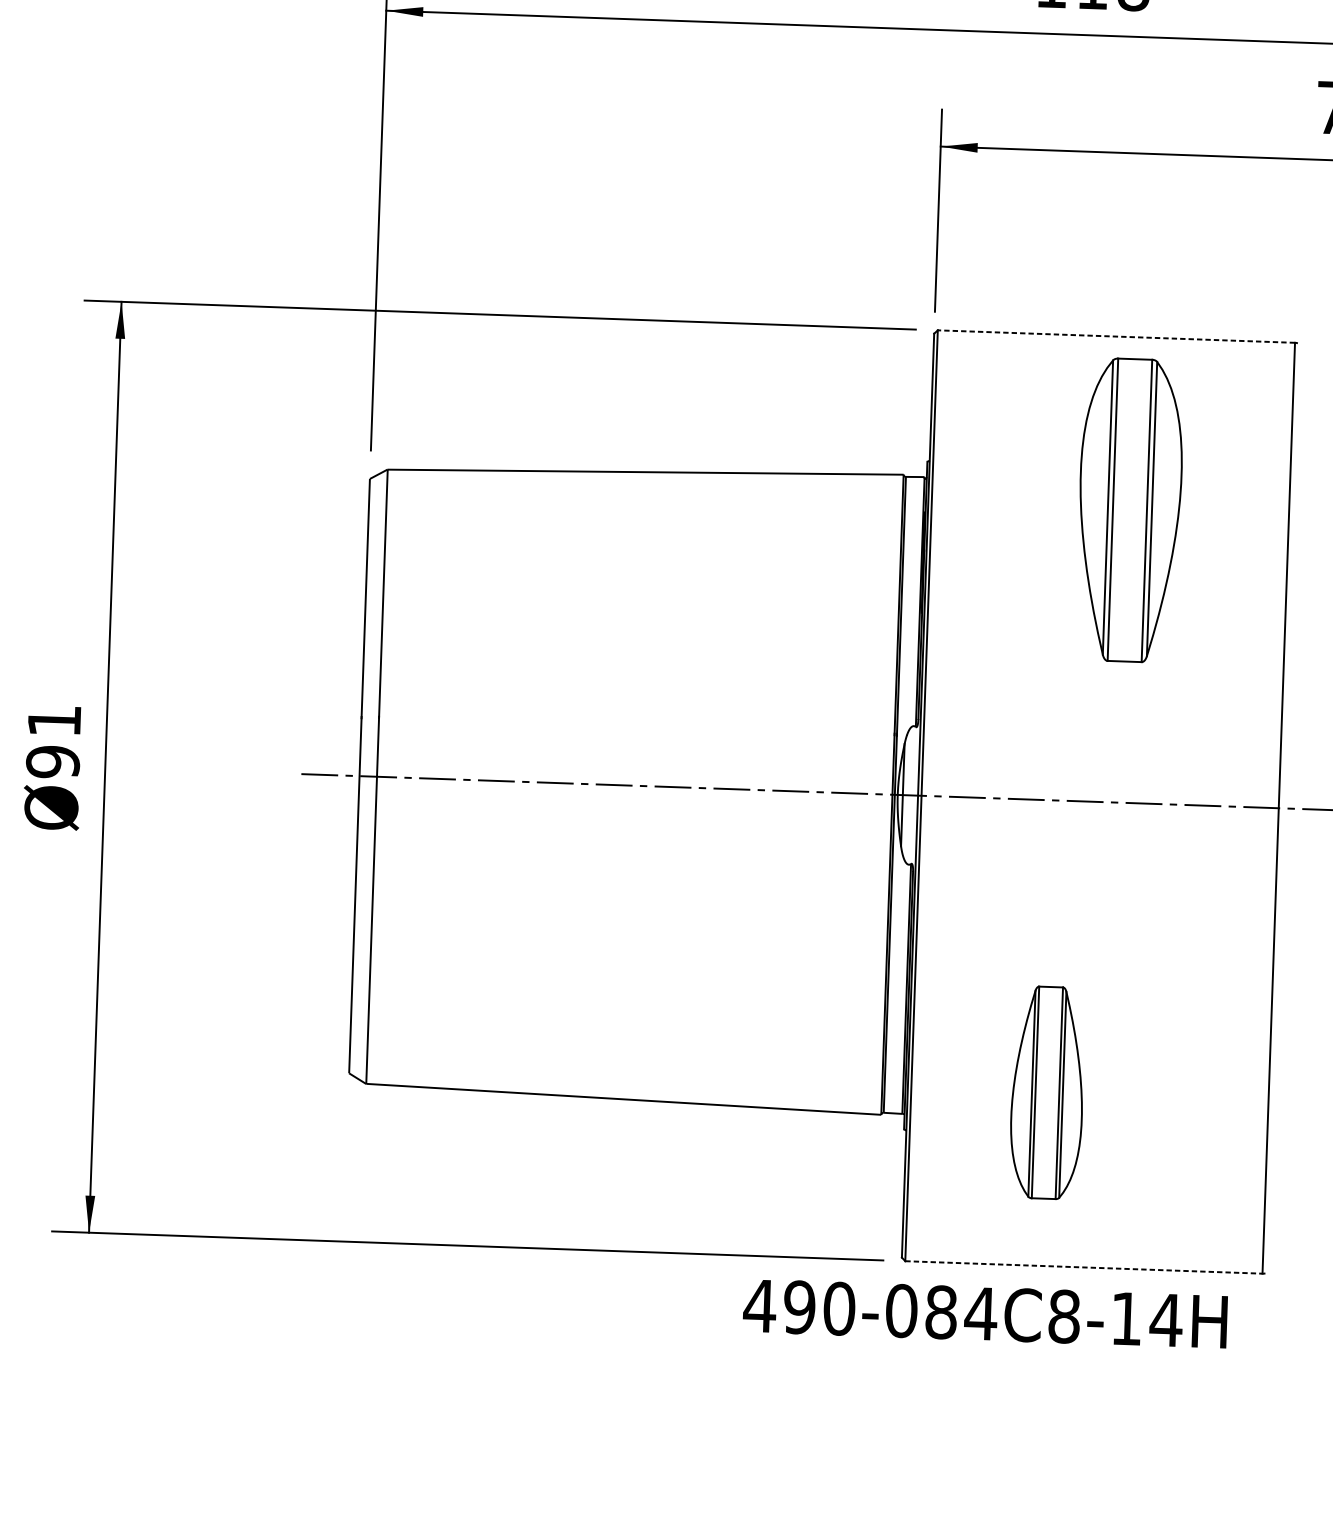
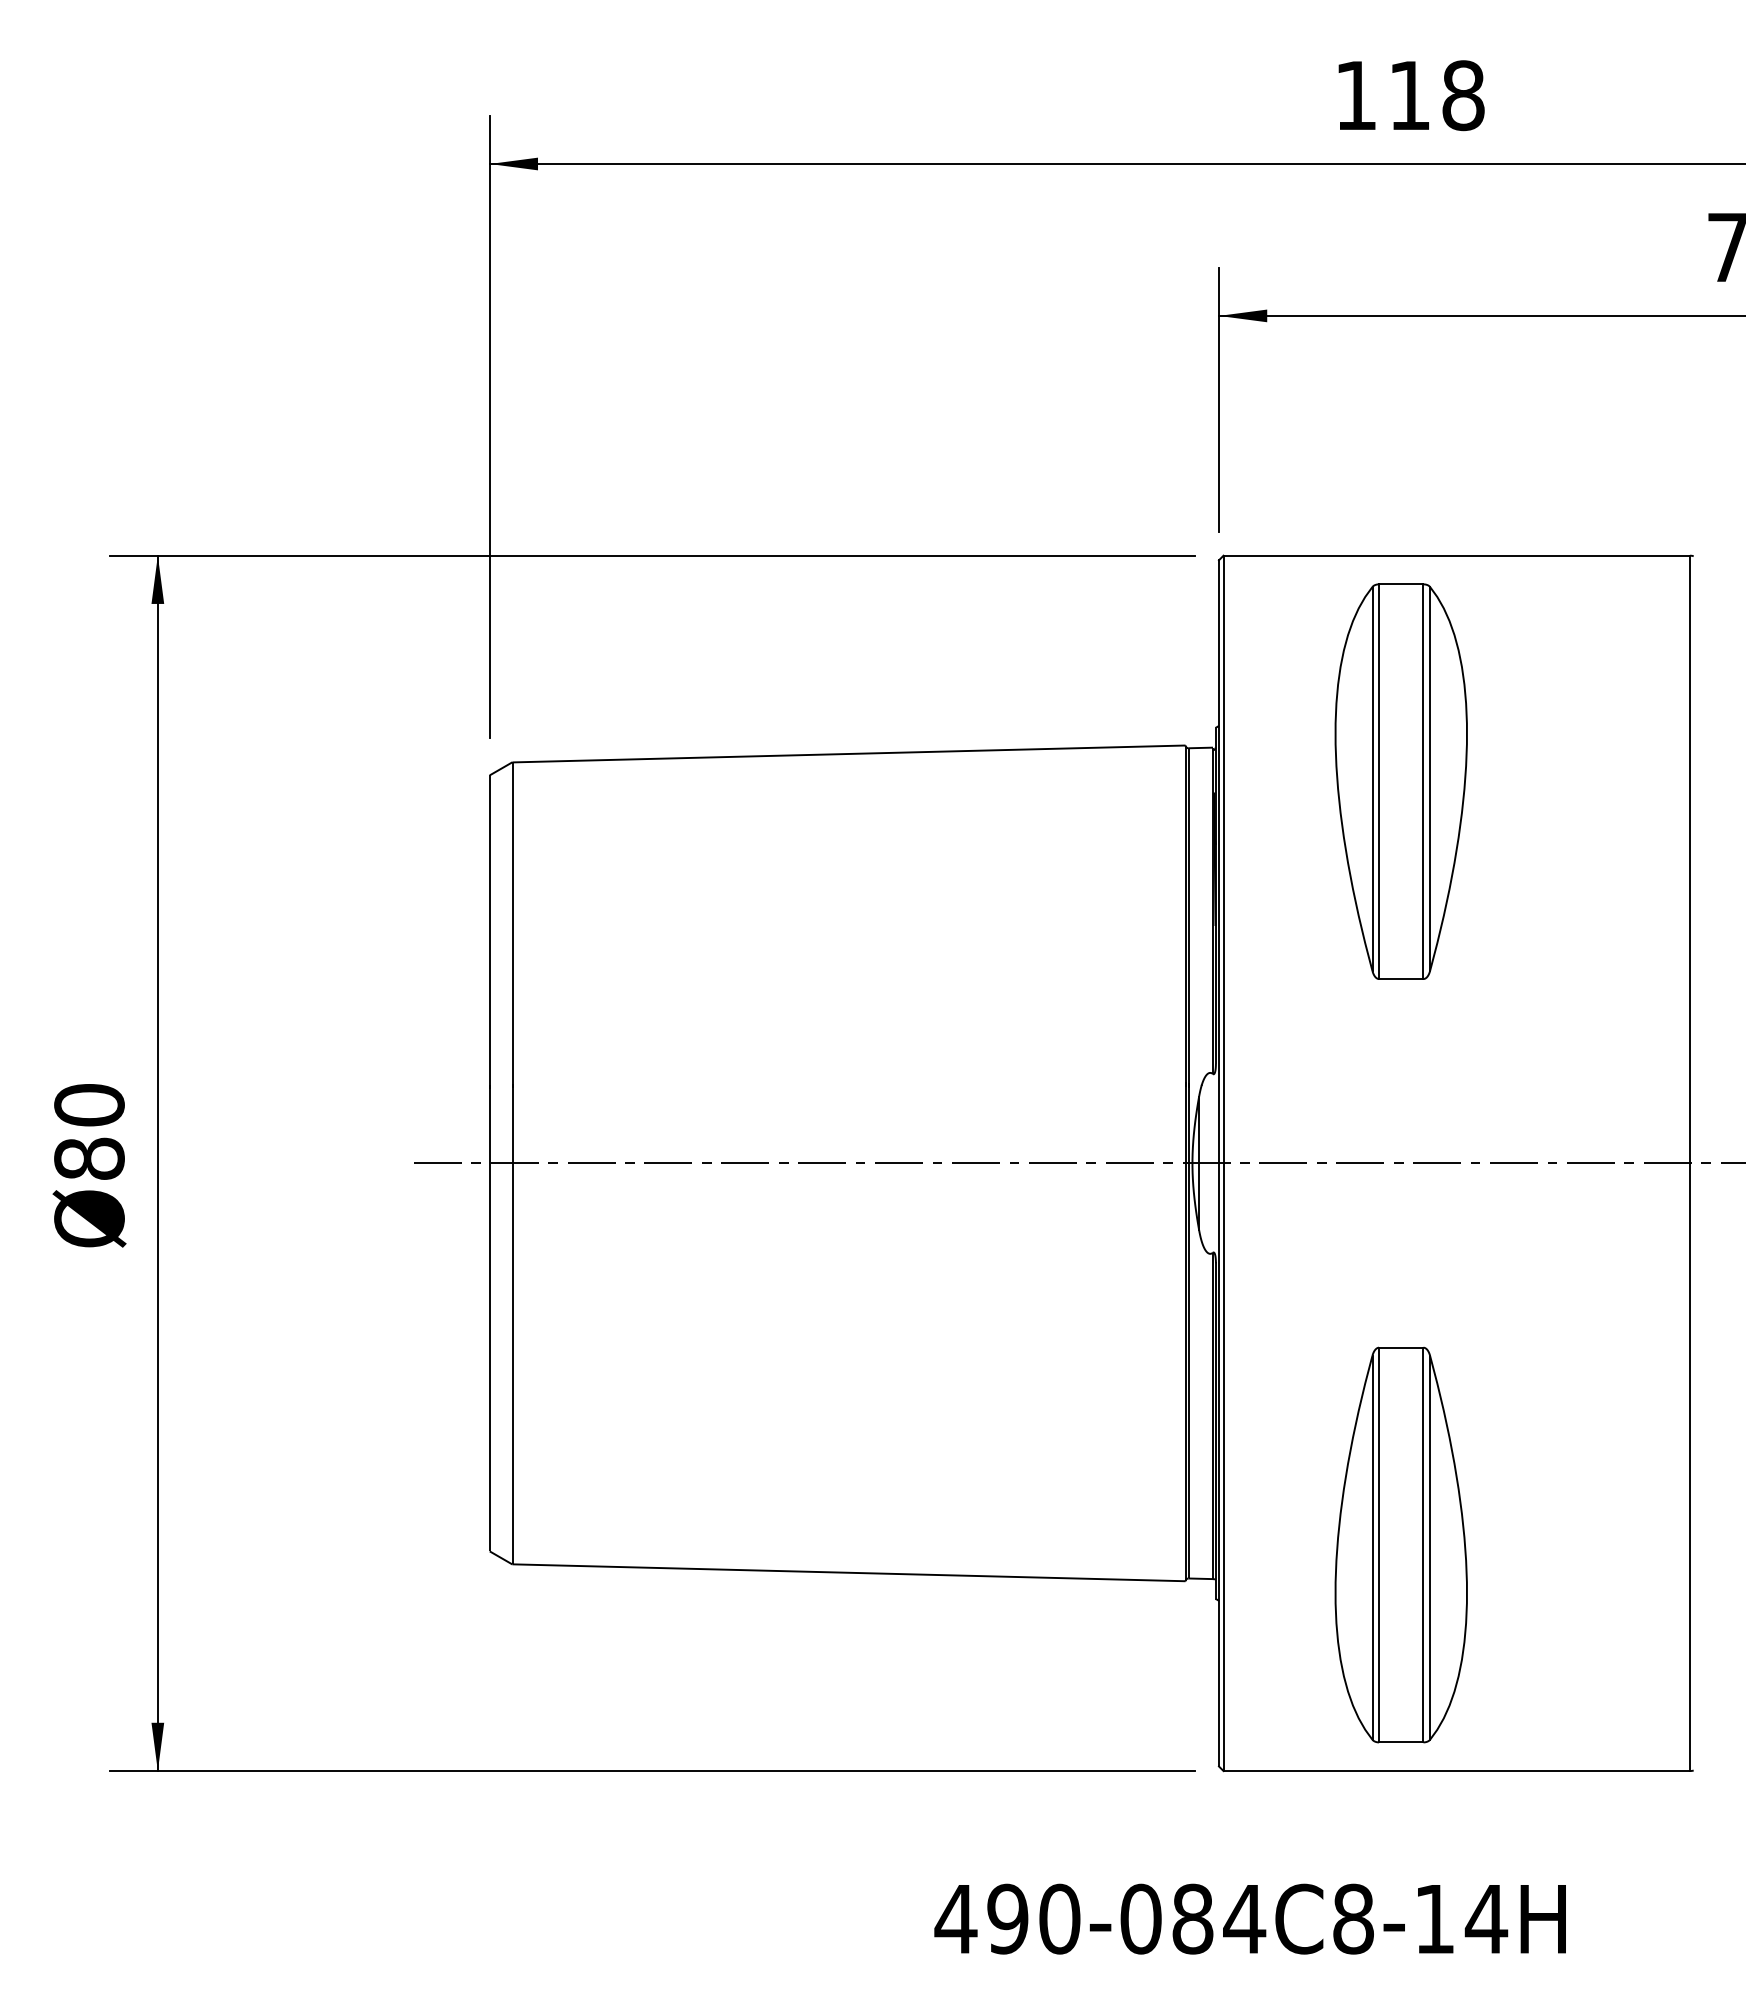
line: (1116, 336) -> (1456, 555), dashed -> solid
part: (1129, 510) -> (1400, 781), moved
text: (53, 741) -> (89, 1132), Ø91 -> Ø80
part: (1046, 1092) -> (1400, 1544), size x1.43
line: (1084, 1267) -> (1457, 1771), dashed -> solid
text: (984, 1313) -> (1249, 1918), moved

